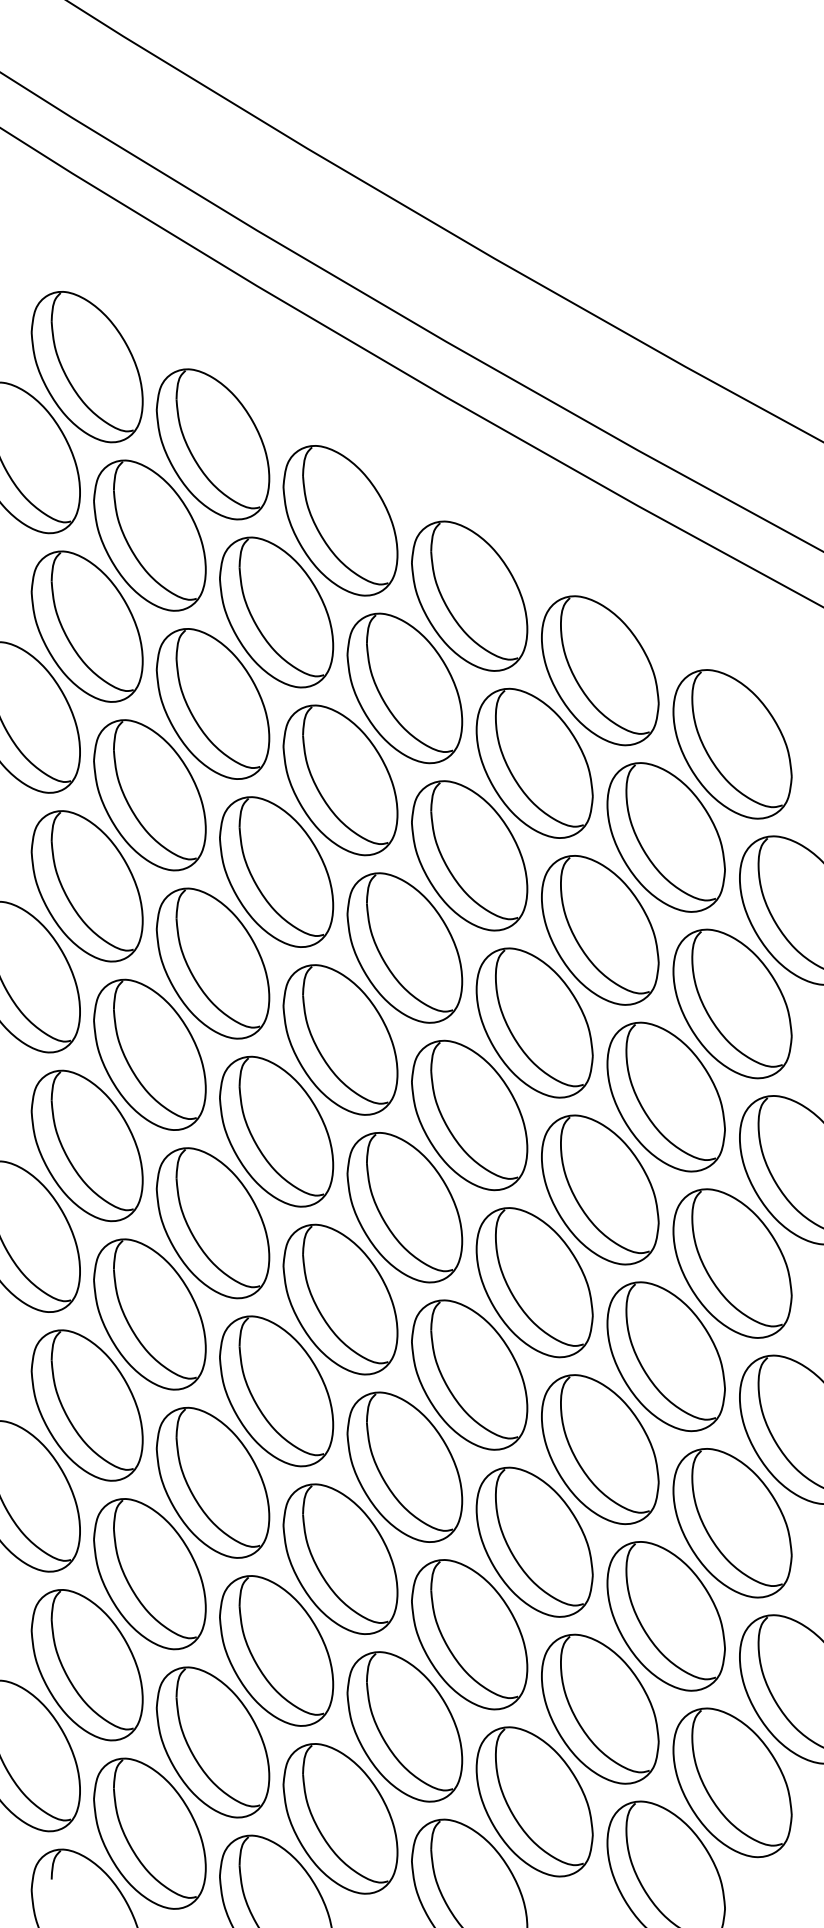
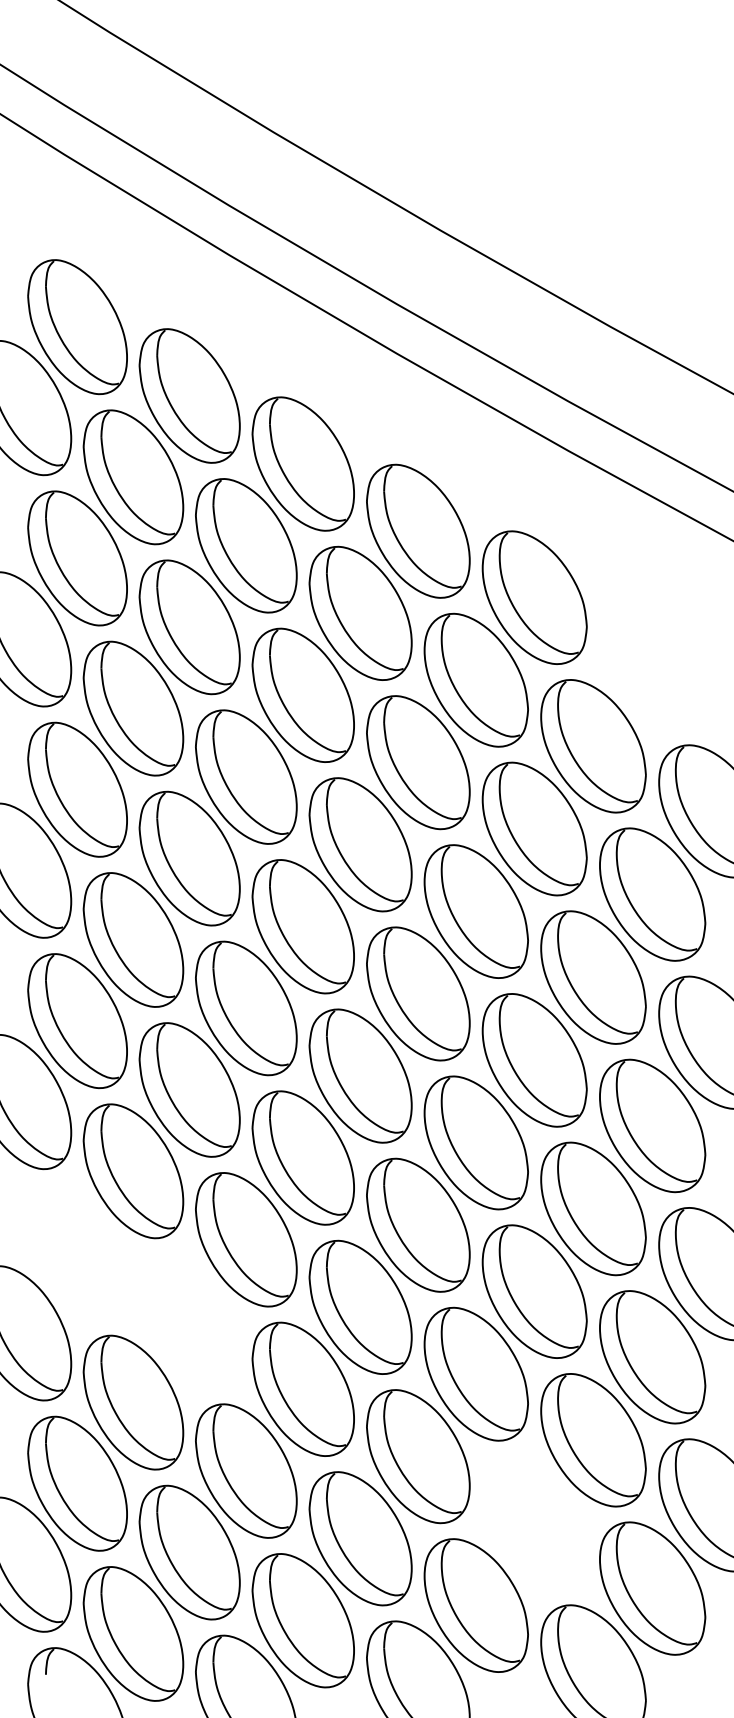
part: (732, 744) -> (652, 663), removed
part: (87, 1405) -> (77, 1252), removed
part: (212, 1483) -> (189, 1321), removed
part: (599, 1708) -> (534, 1522), removed

